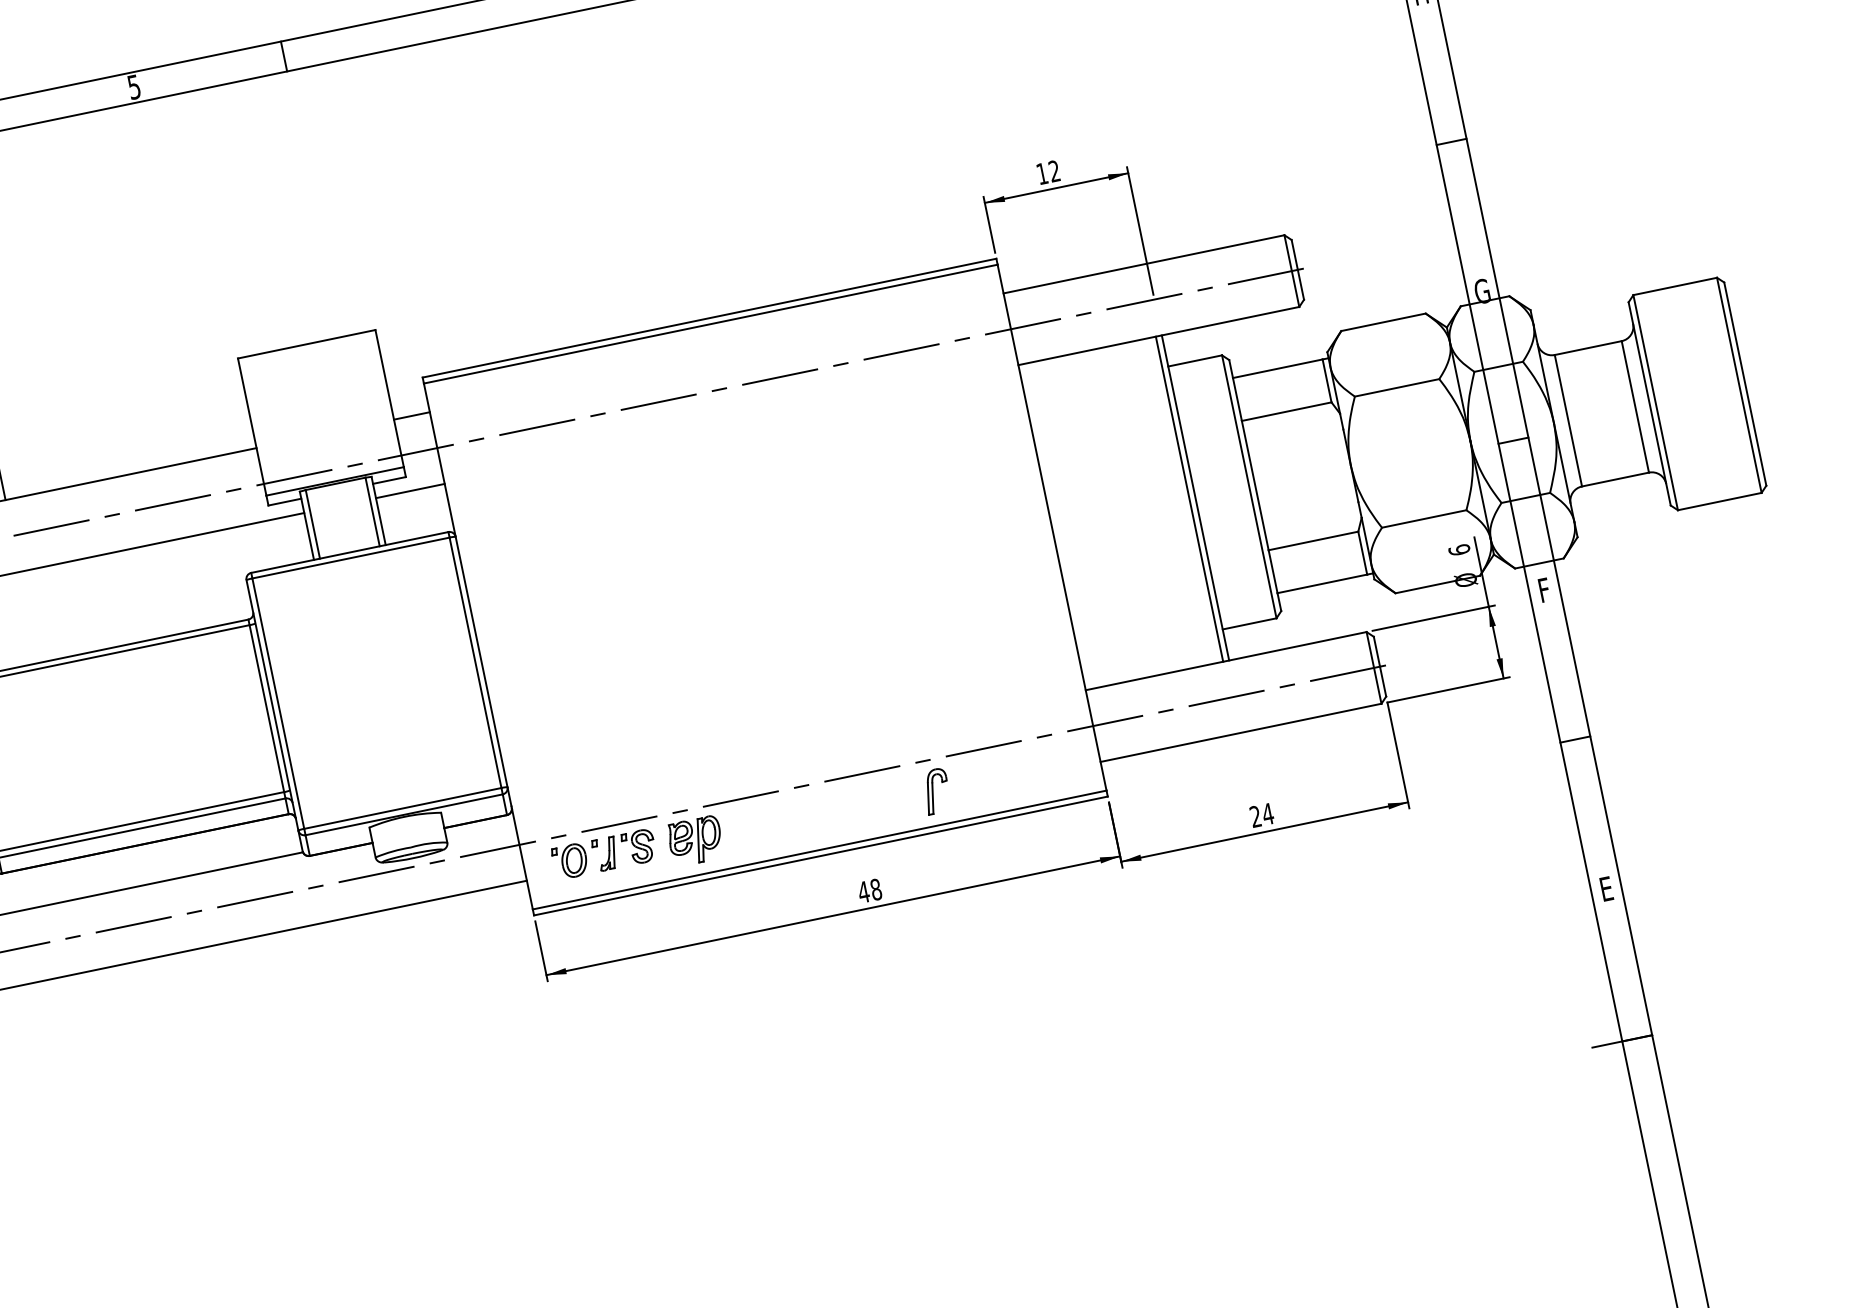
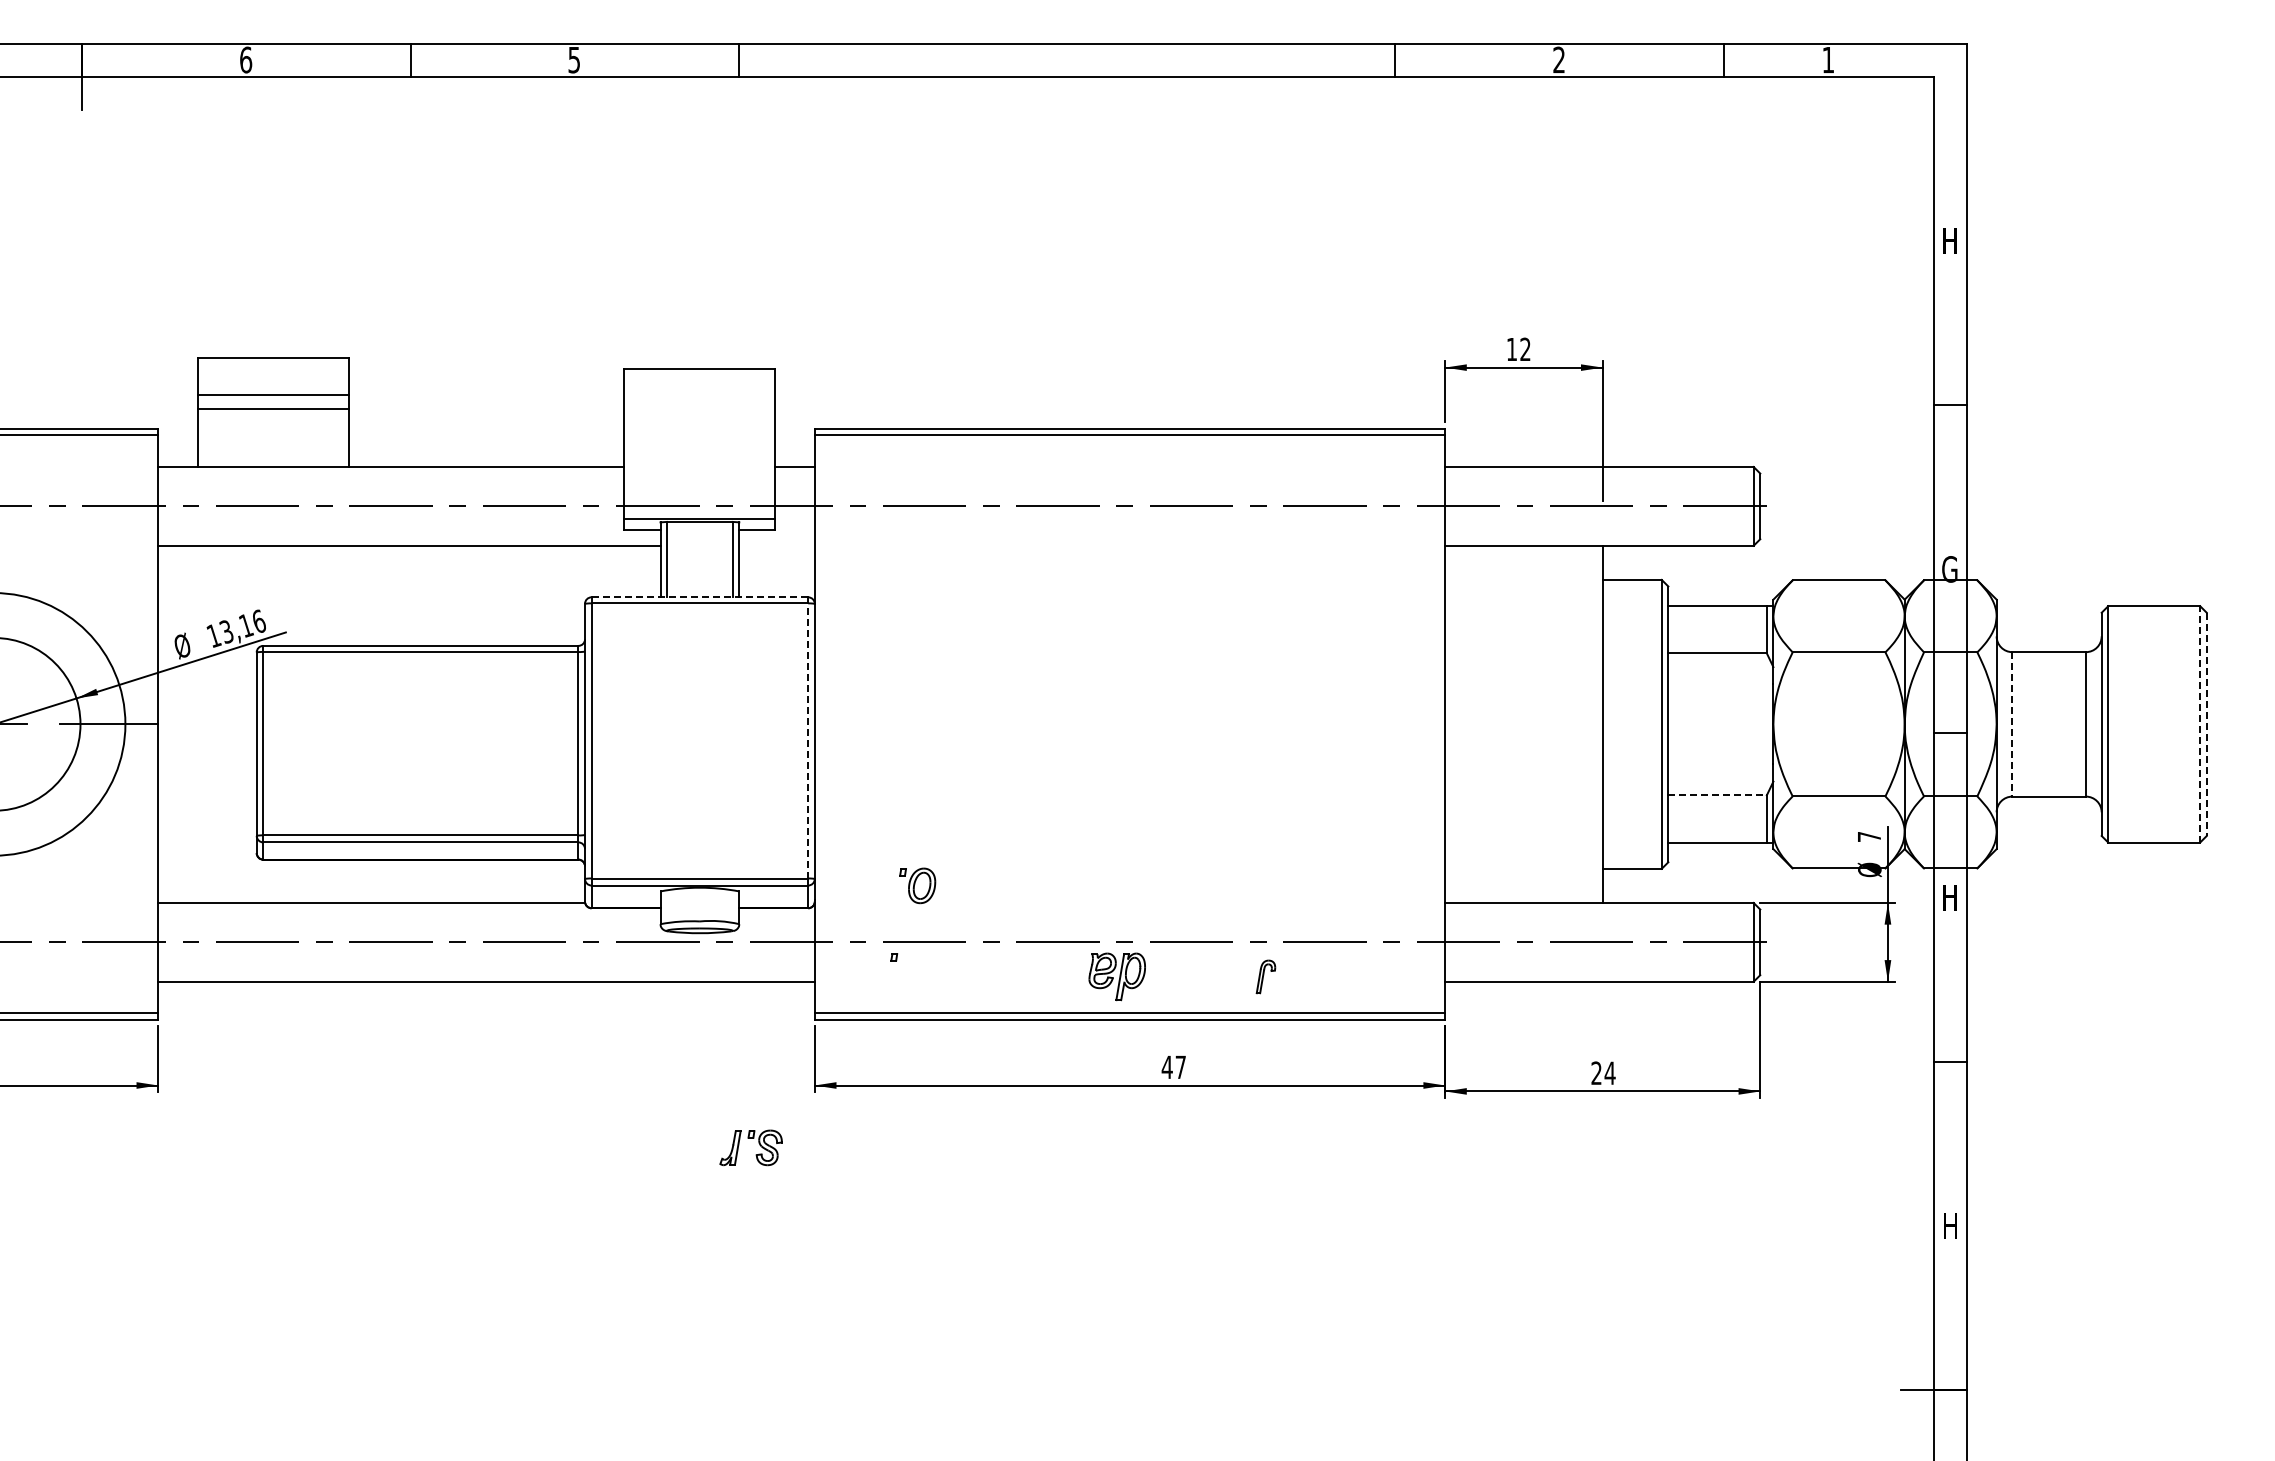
line: (1739, 384) -> (2200, 723), solid -> dashed
line: (1745, 384) -> (2206, 724), solid -> dashed
line: (1568, 420) -> (2012, 724), solid -> dashed
line: (409, 490) -> (776, 545), removed
line: (1189, 498) -> (1596, 723), removed
line: (1314, 540) -> (1718, 795), solid -> dashed
text: (1459, 549) -> (1869, 836), 6 -> 7
line: (349, 552) -> (699, 597), solid -> dashed
text: (1543, 590) -> (1949, 897), F -> H
line: (475, 662) -> (808, 740), solid -> dashed
part: (936, 791) -> (1265, 976), size x0.7
part: (694, 840) -> (1116, 976), moved
part: (631, 855) -> (755, 1154), moved
part: (570, 861) -> (917, 885), moved
text: (1606, 888) -> (1950, 1225), E -> H
text: (875, 889) -> (1180, 1067), 48 -> 47

